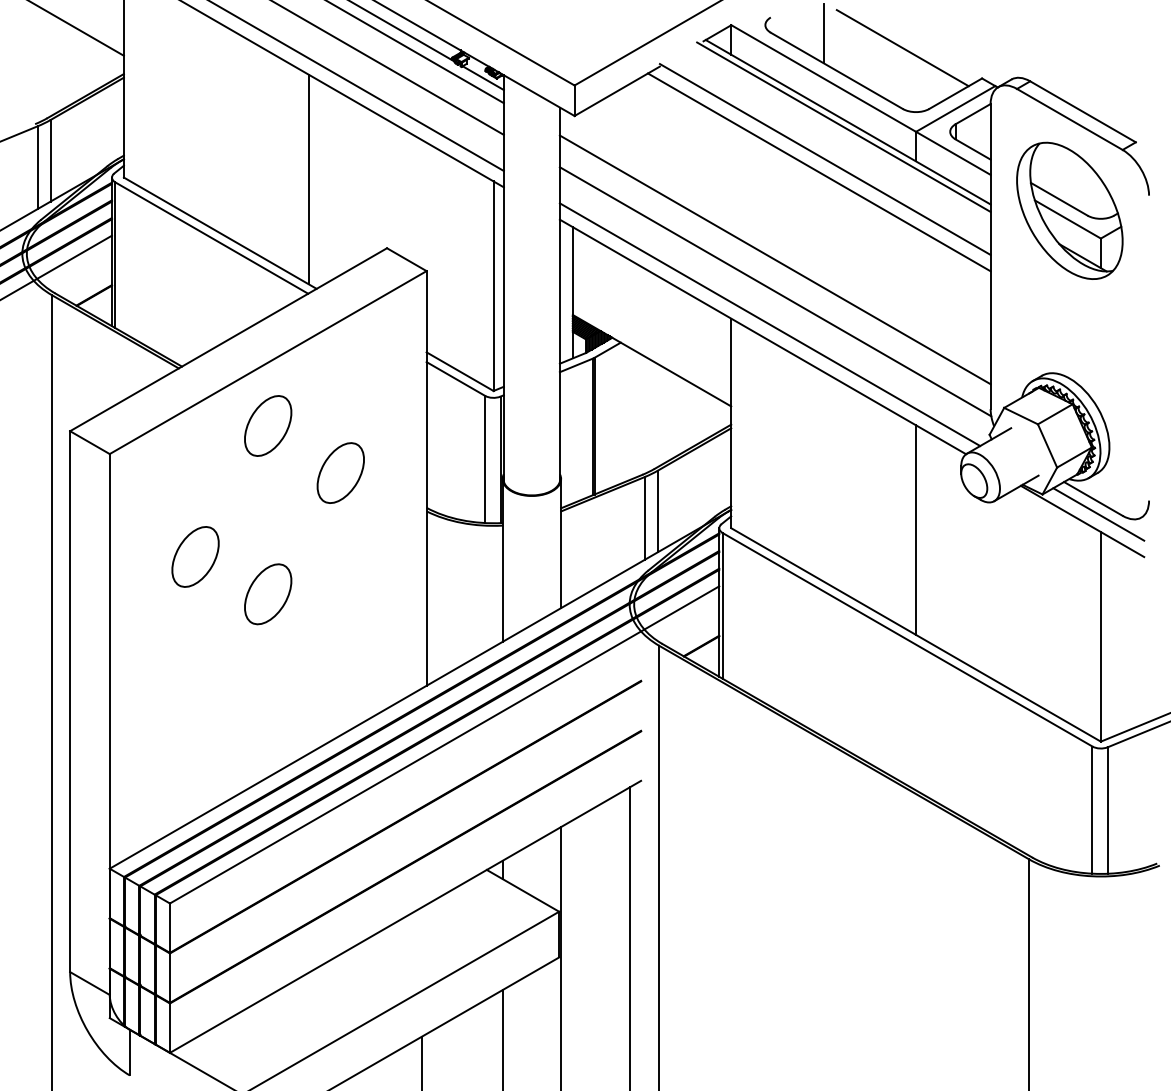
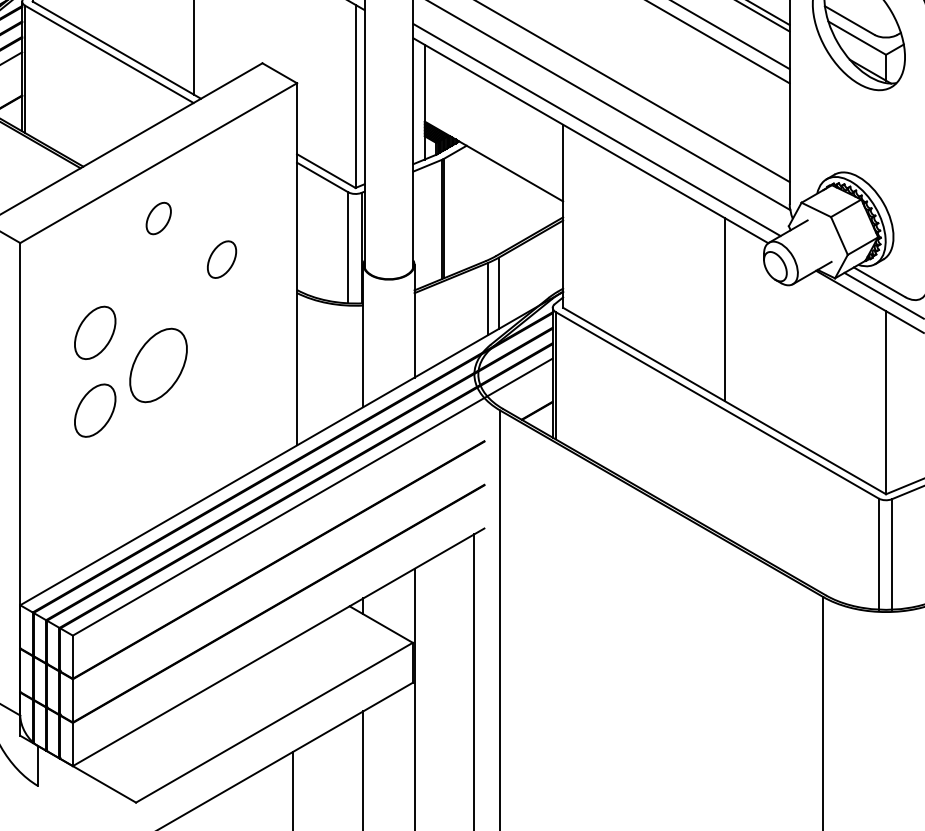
part: (268, 425) -> (158, 218), size x0.6
part: (340, 472) -> (221, 259), size x0.7
part: (268, 594) -> (158, 365), size x1.4
part: (195, 645) -> (95, 410), added

